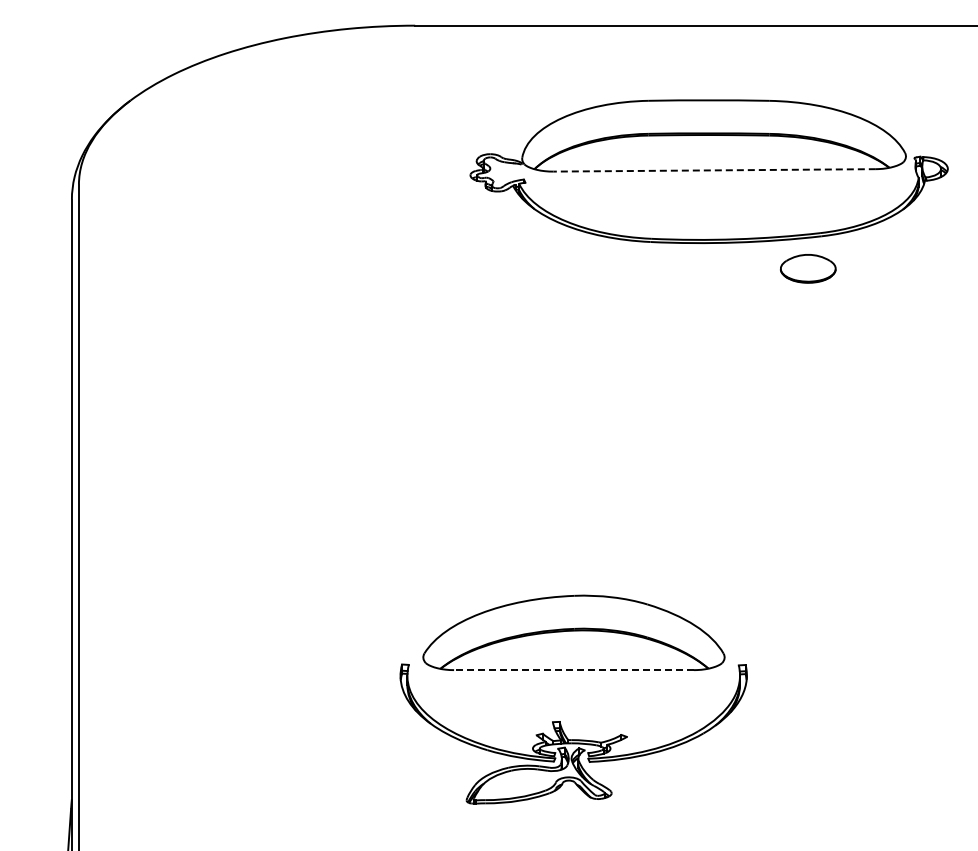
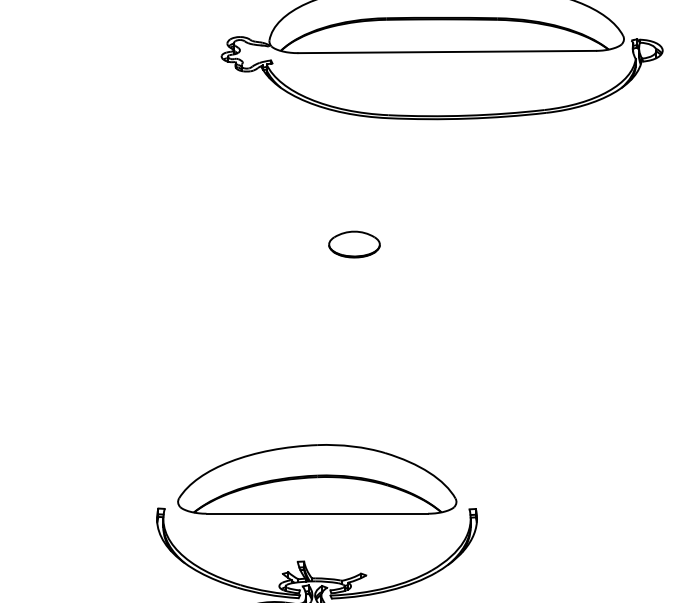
line: (714, 170) -> (447, 52), dashed -> solid
part: (808, 268) -> (354, 244), moved
line: (573, 670) -> (316, 514), dashed -> solid

